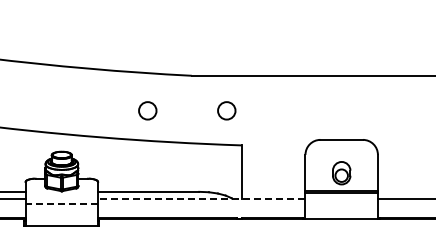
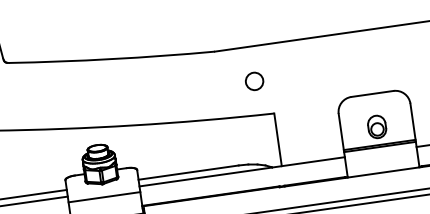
circle: (147, 110) -> (176, 92), removed
line: (201, 198) -> (241, 171), dashed -> solid
line: (61, 204) -> (104, 197), dashed -> solid

